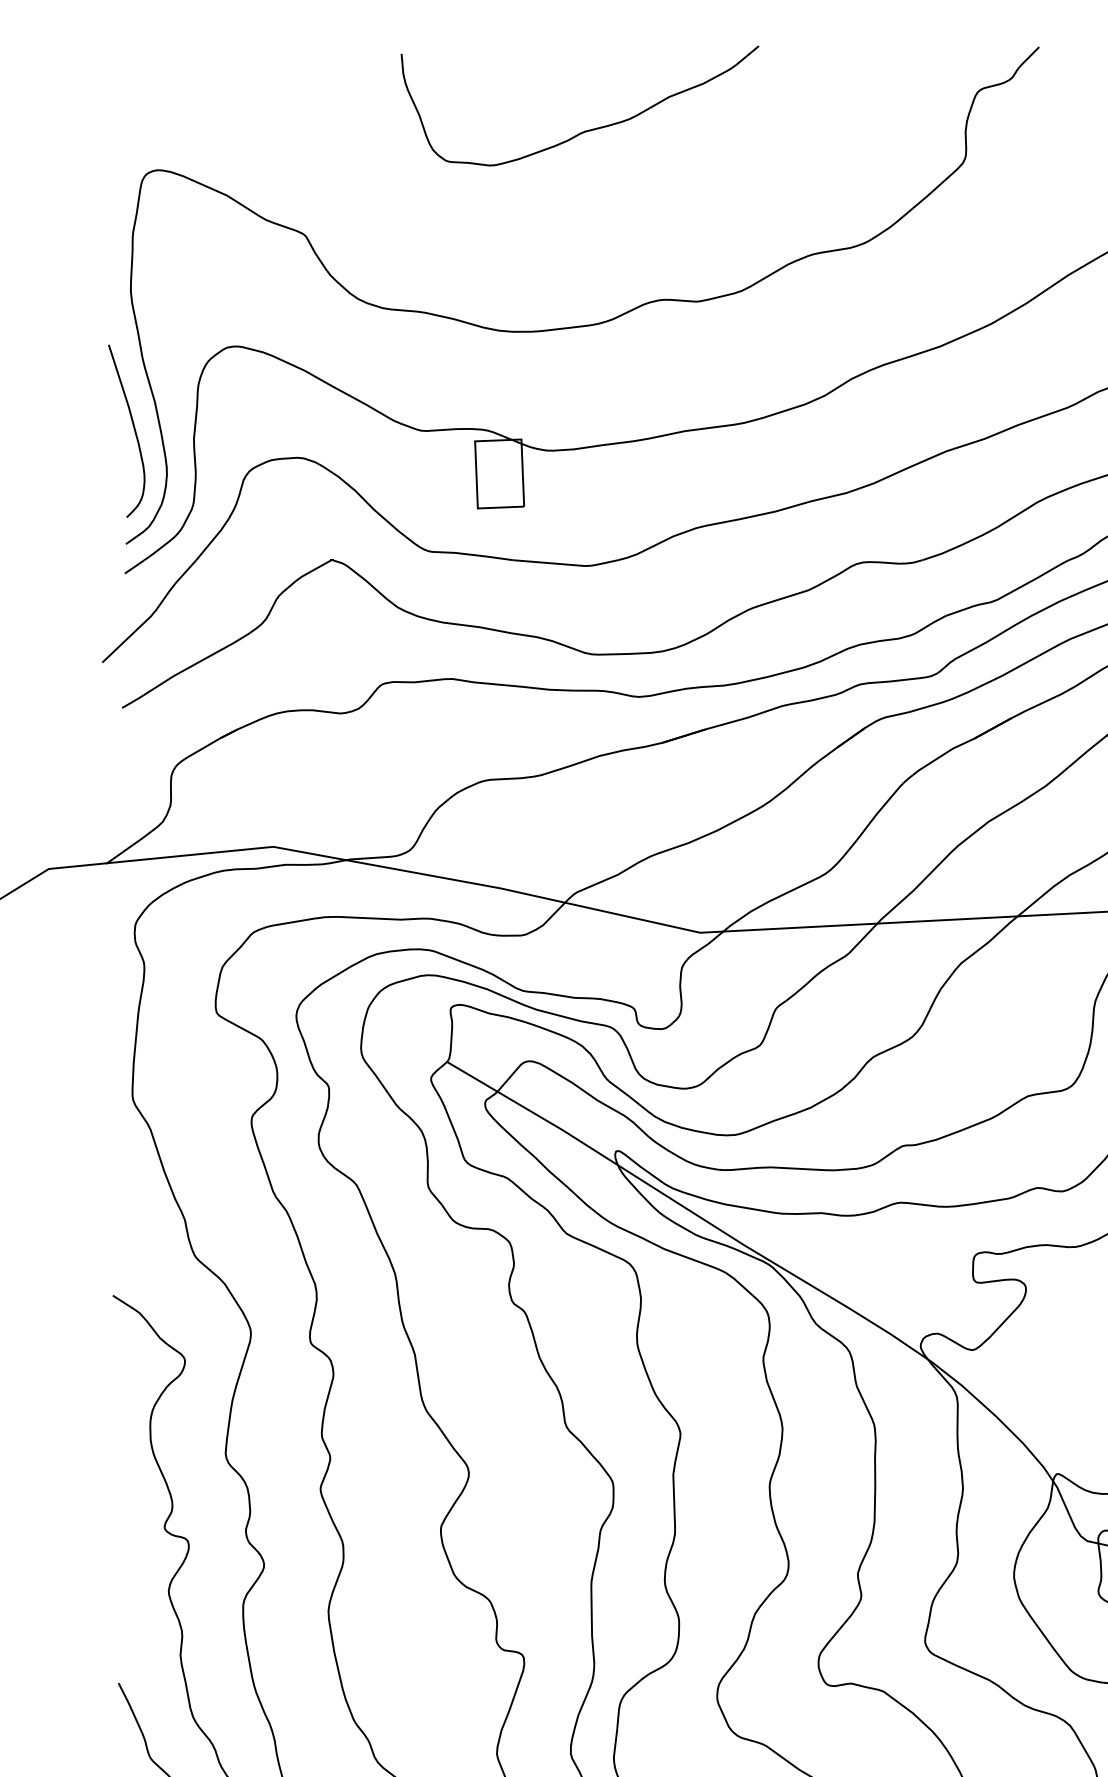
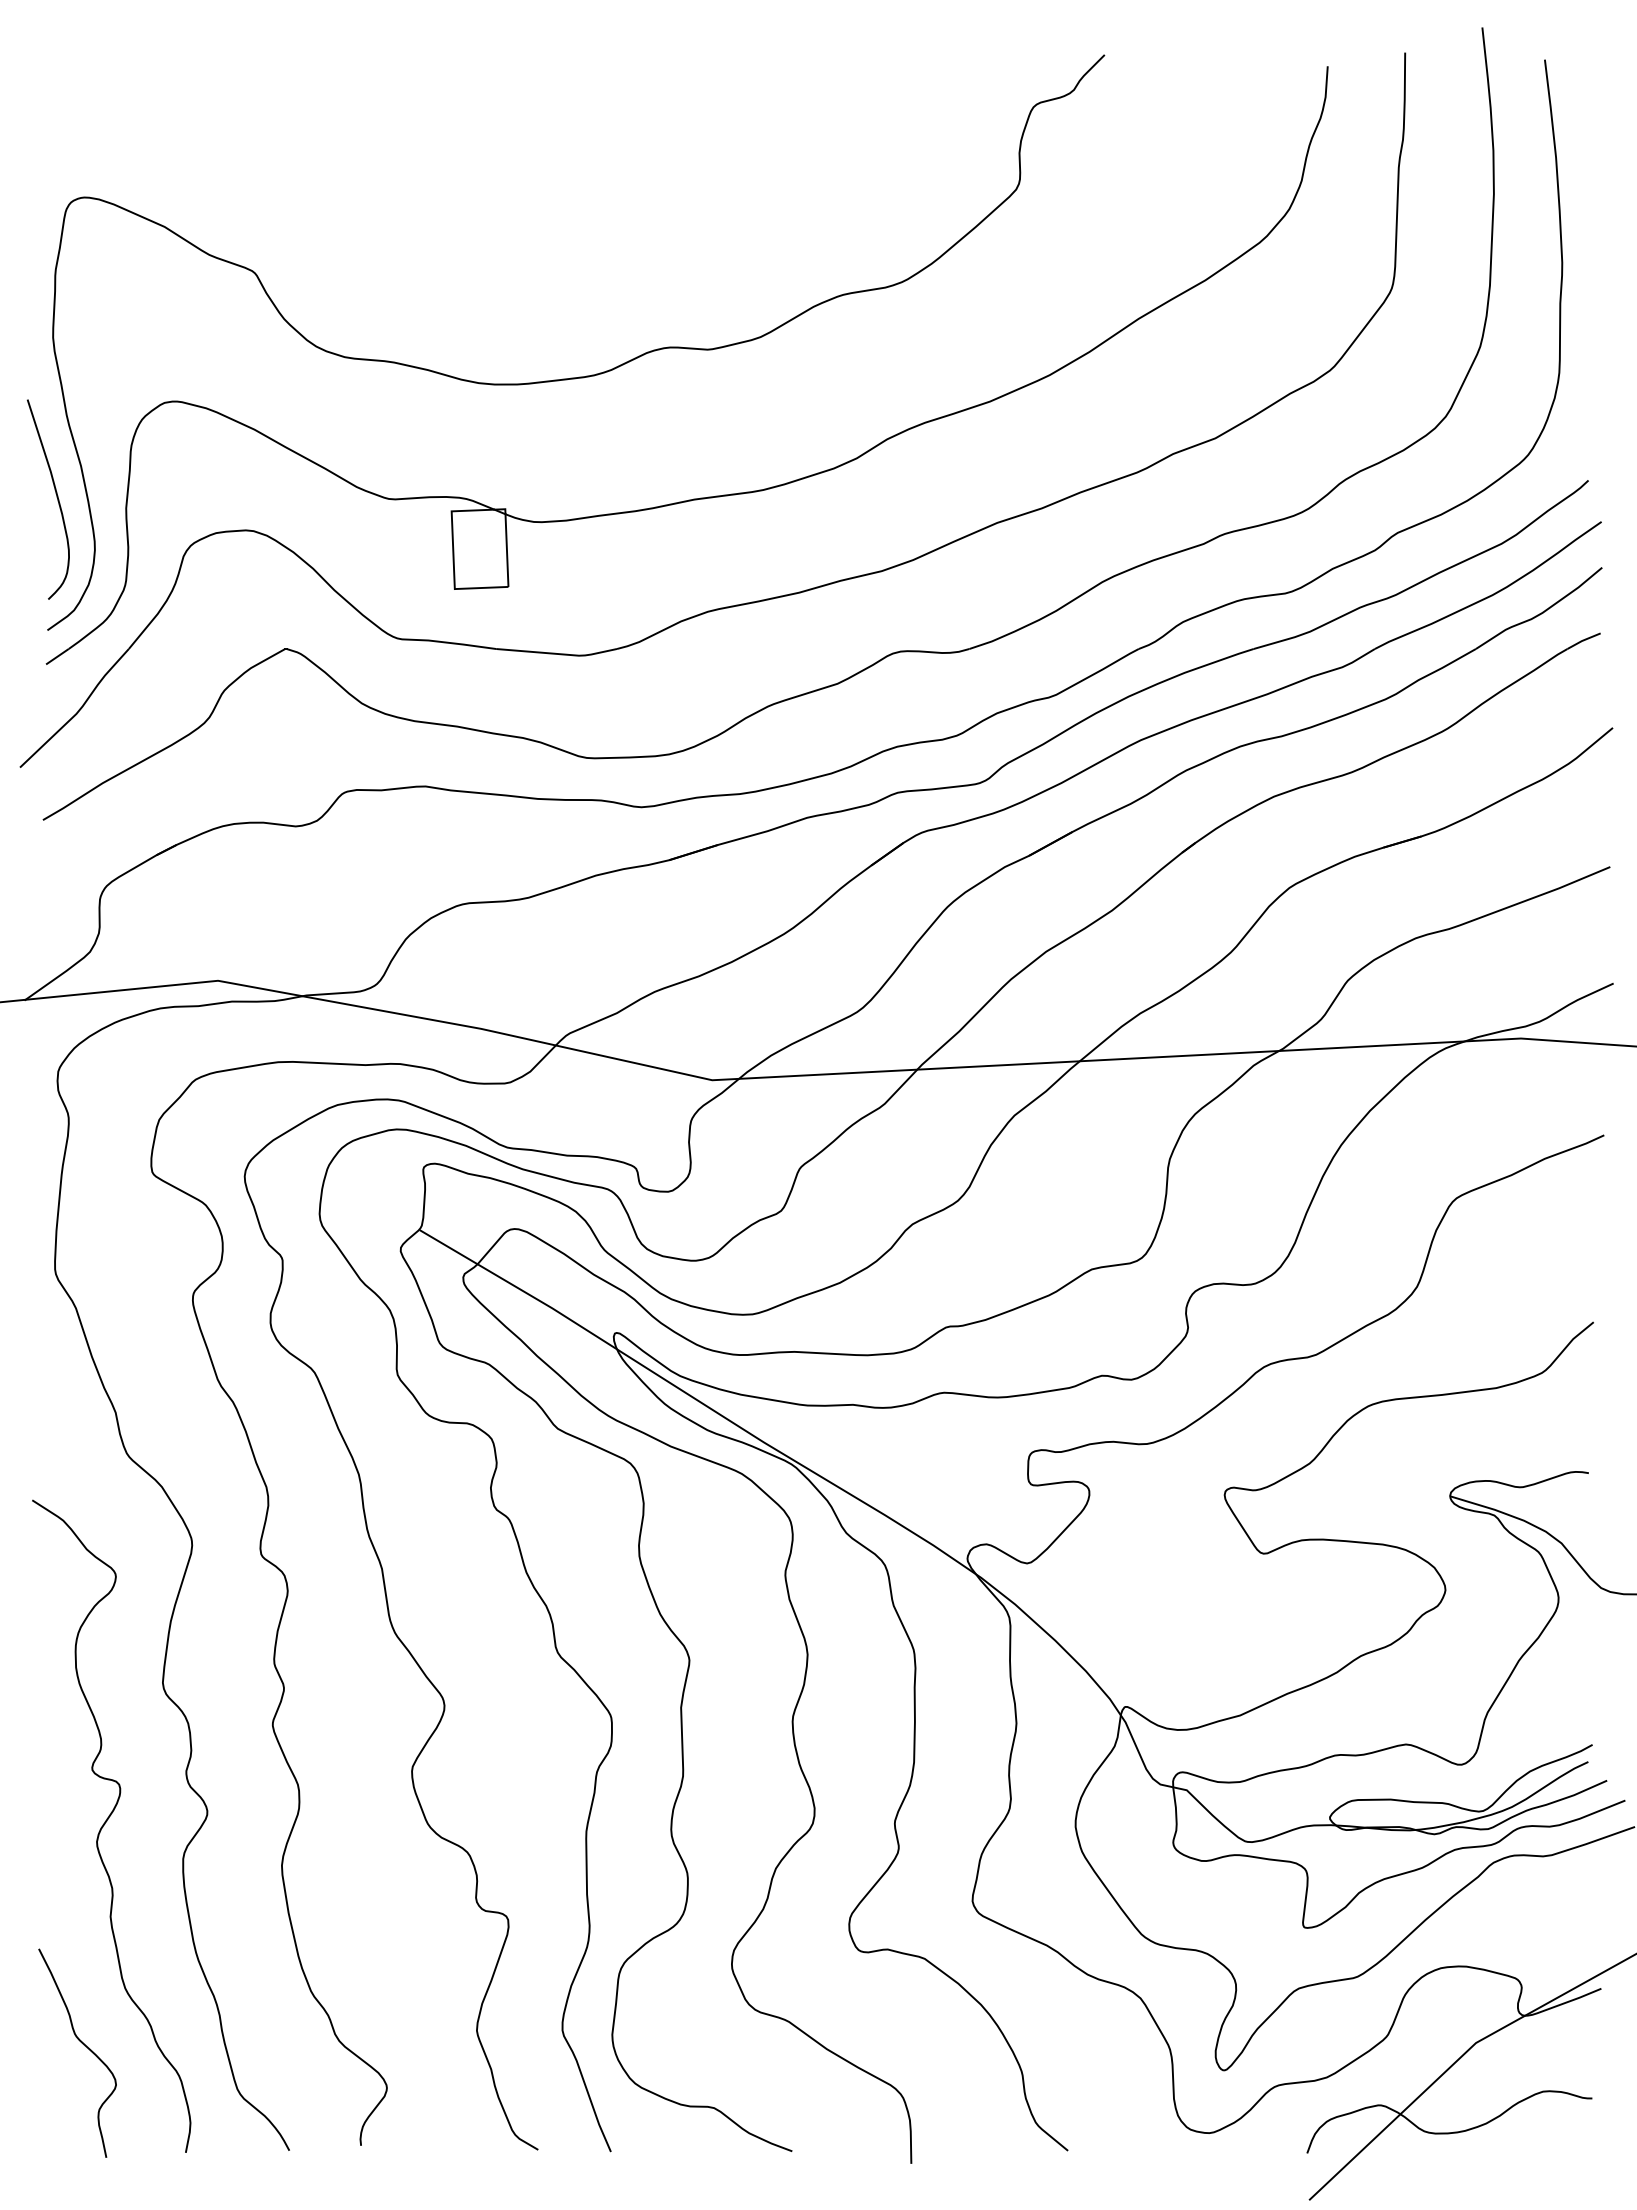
curve: (585, 130) -> (579, 151), removed

